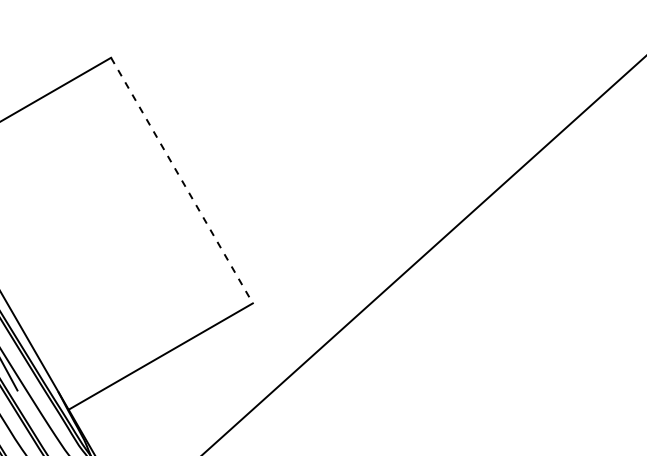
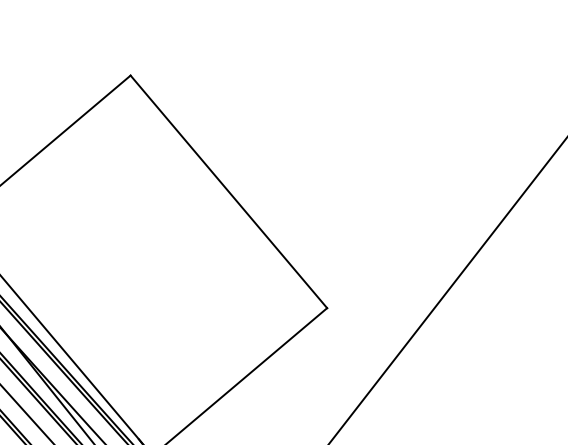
line: (181, 180) -> (228, 191), dashed -> solid

